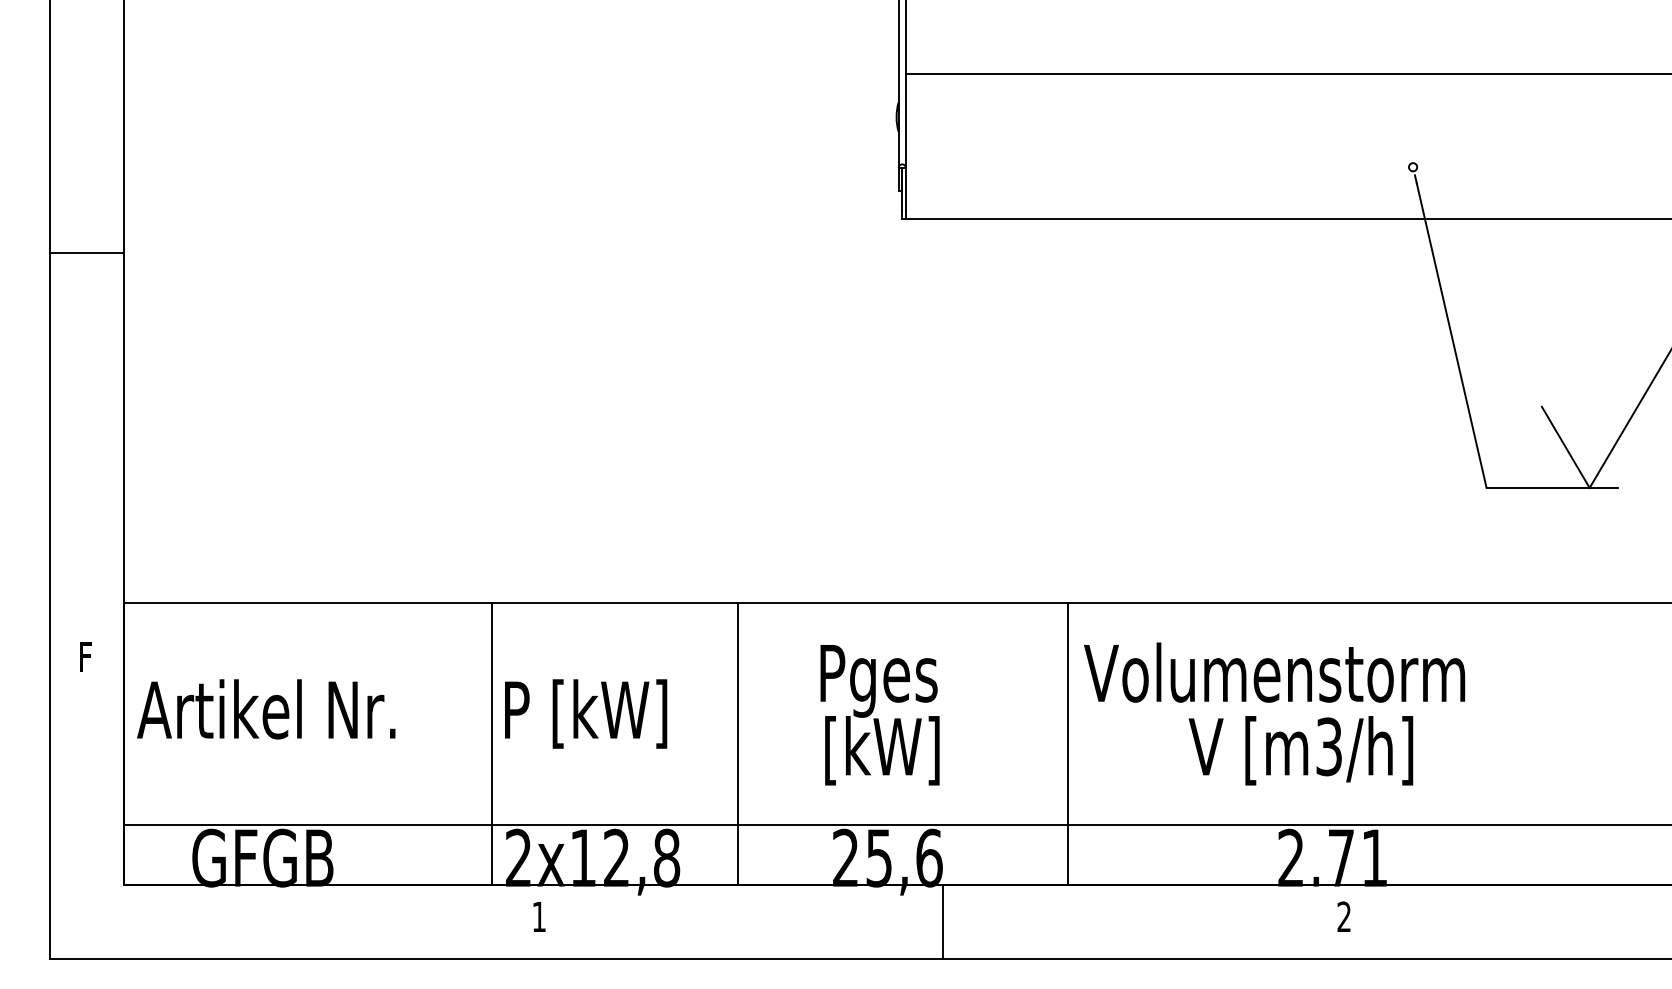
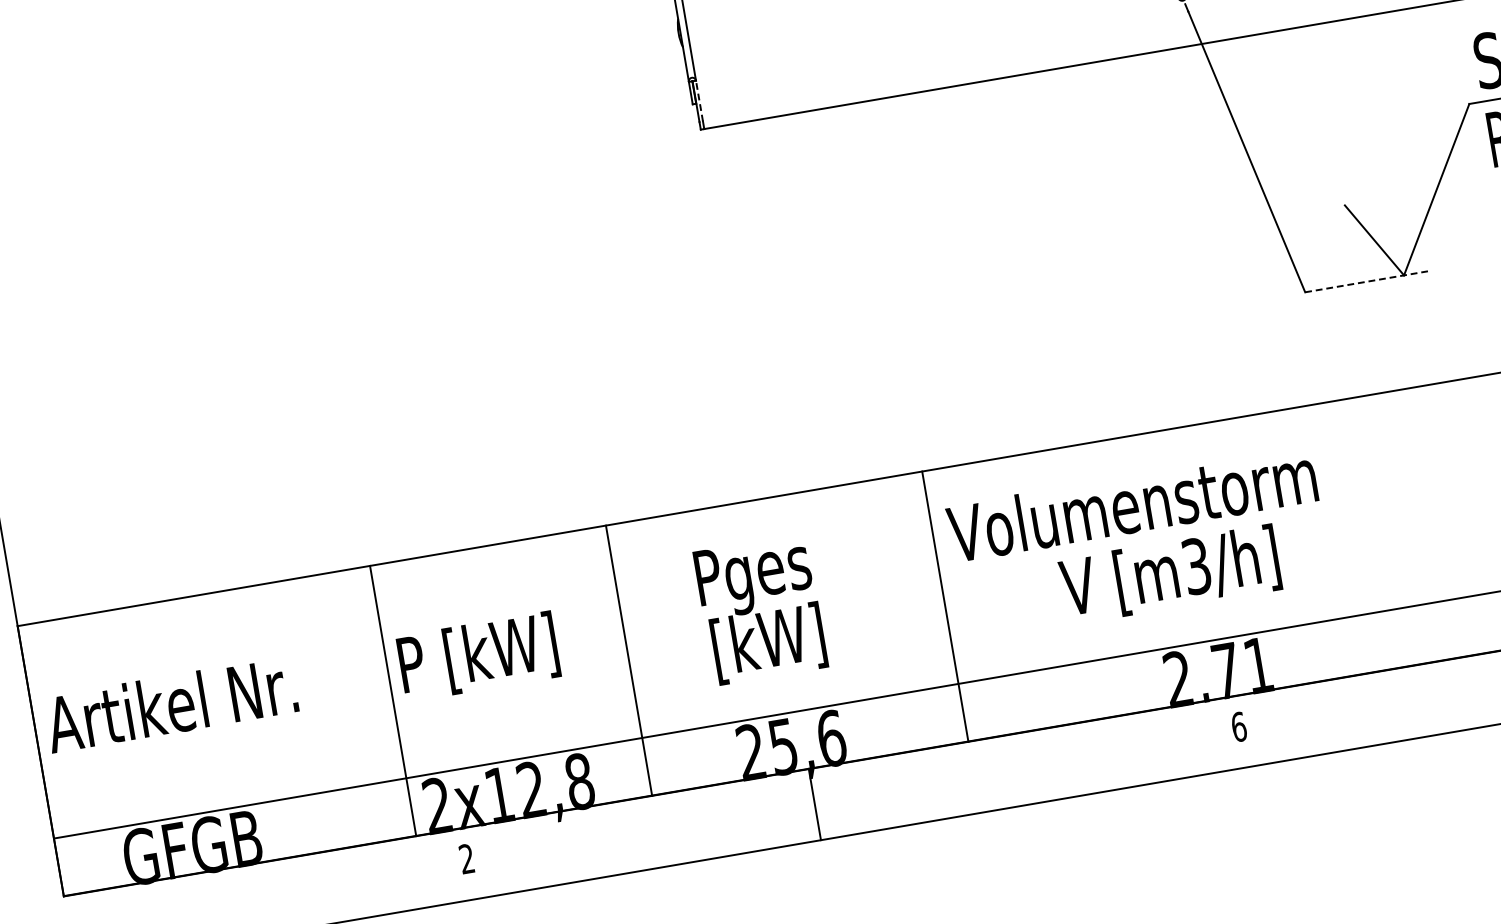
line: (906, 188) -> (699, 100), solid -> dashed
line: (1552, 487) -> (1368, 281), solid -> dashed
text: (538, 916) -> (466, 858), 1 -> 2
text: (1344, 916) -> (1239, 726), 2 -> 6
line: (943, 921) -> (815, 803), moved

